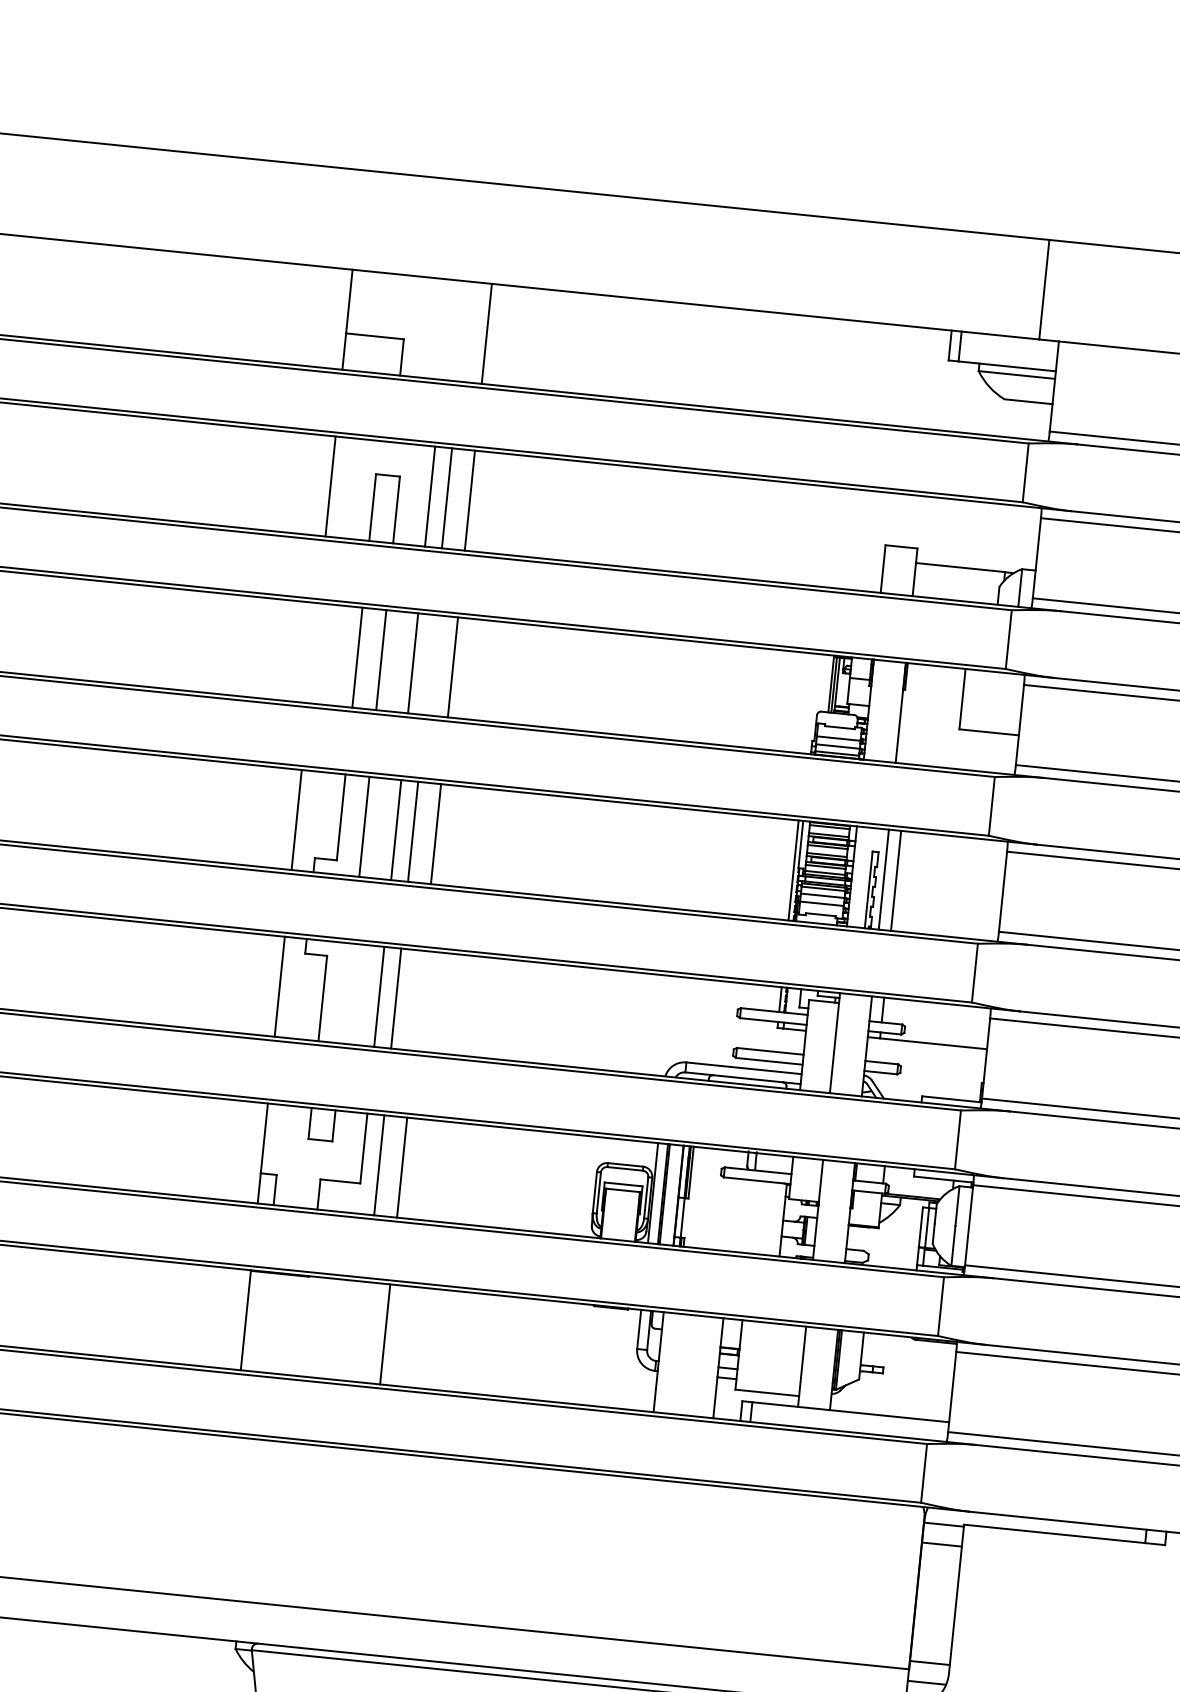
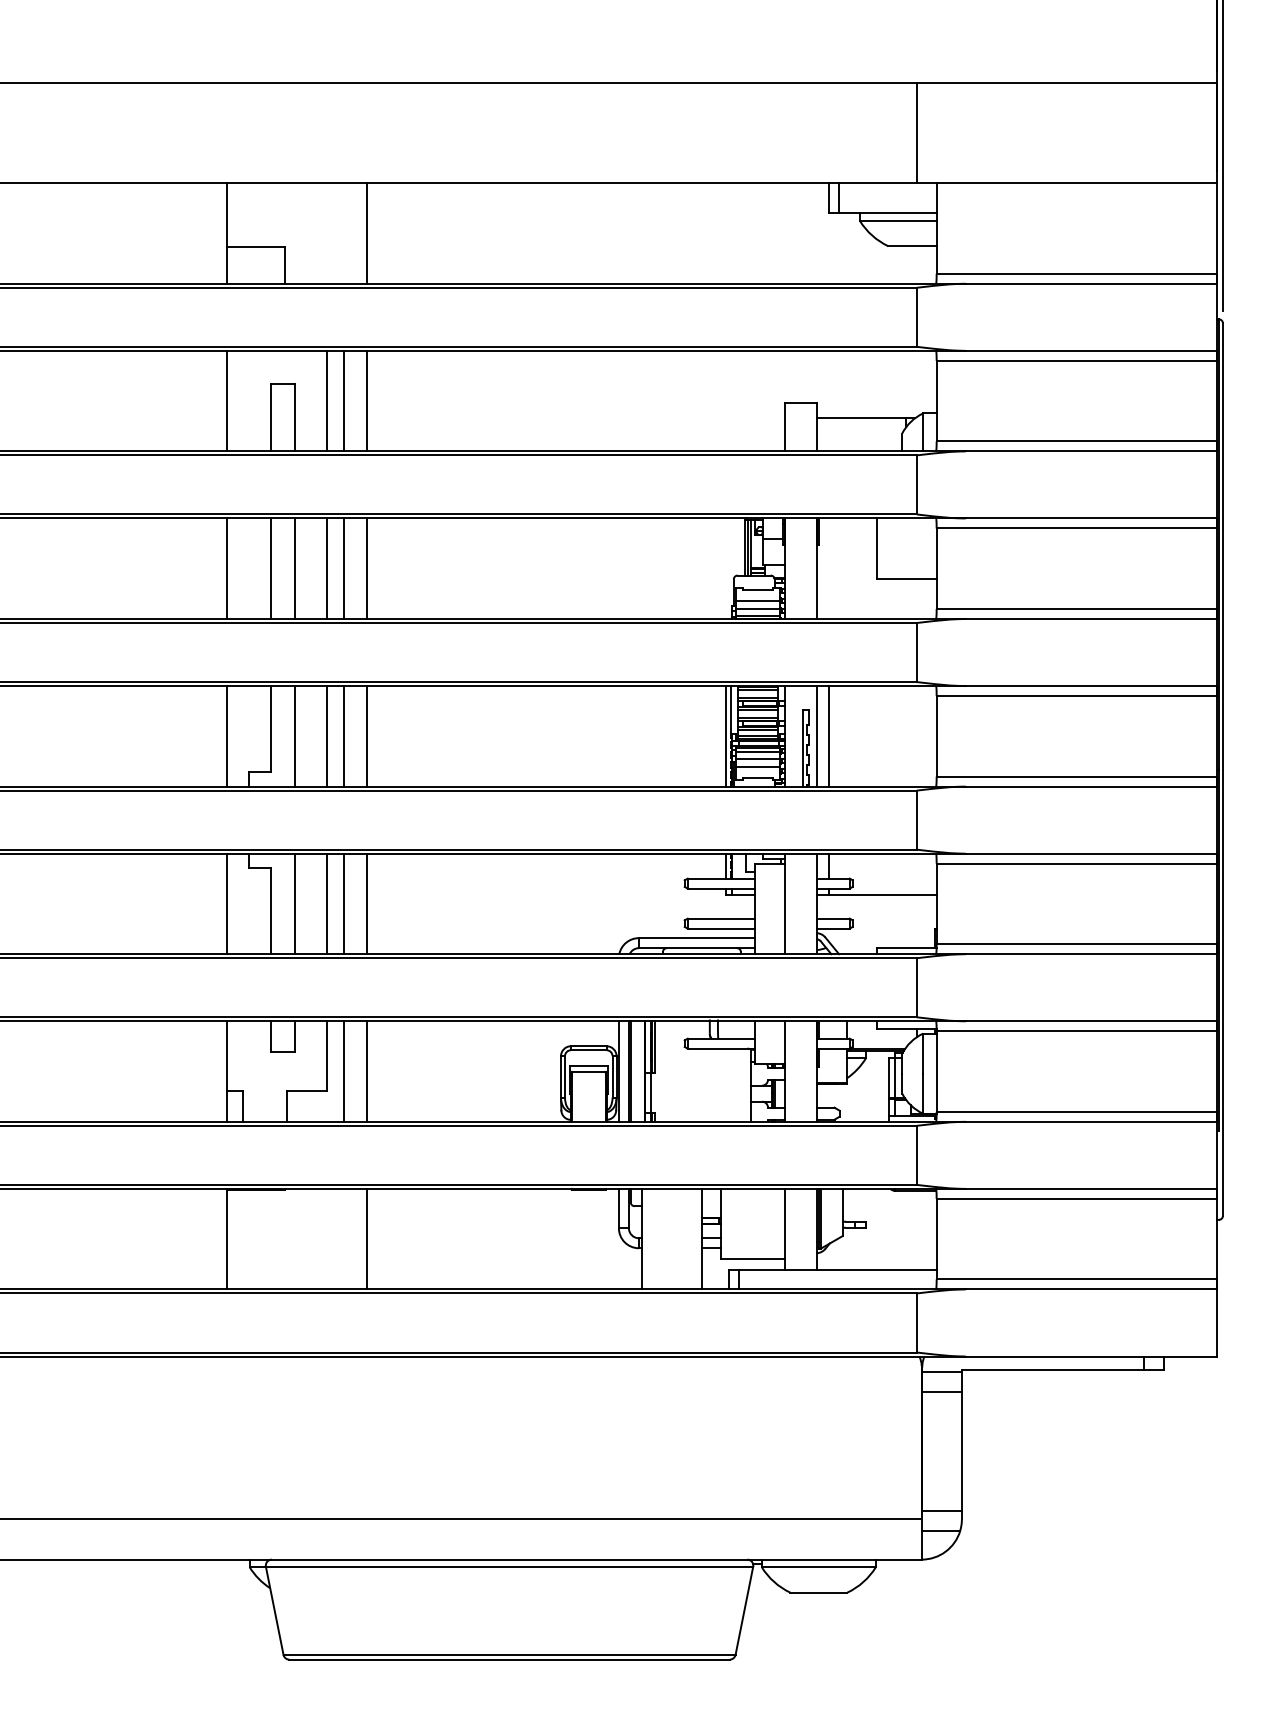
line: (313, 653) -> (226, 568), added
line: (429, 664) -> (343, 568), added
line: (347, 993) -> (294, 903), added
line: (418, 1000) -> (366, 903), added

